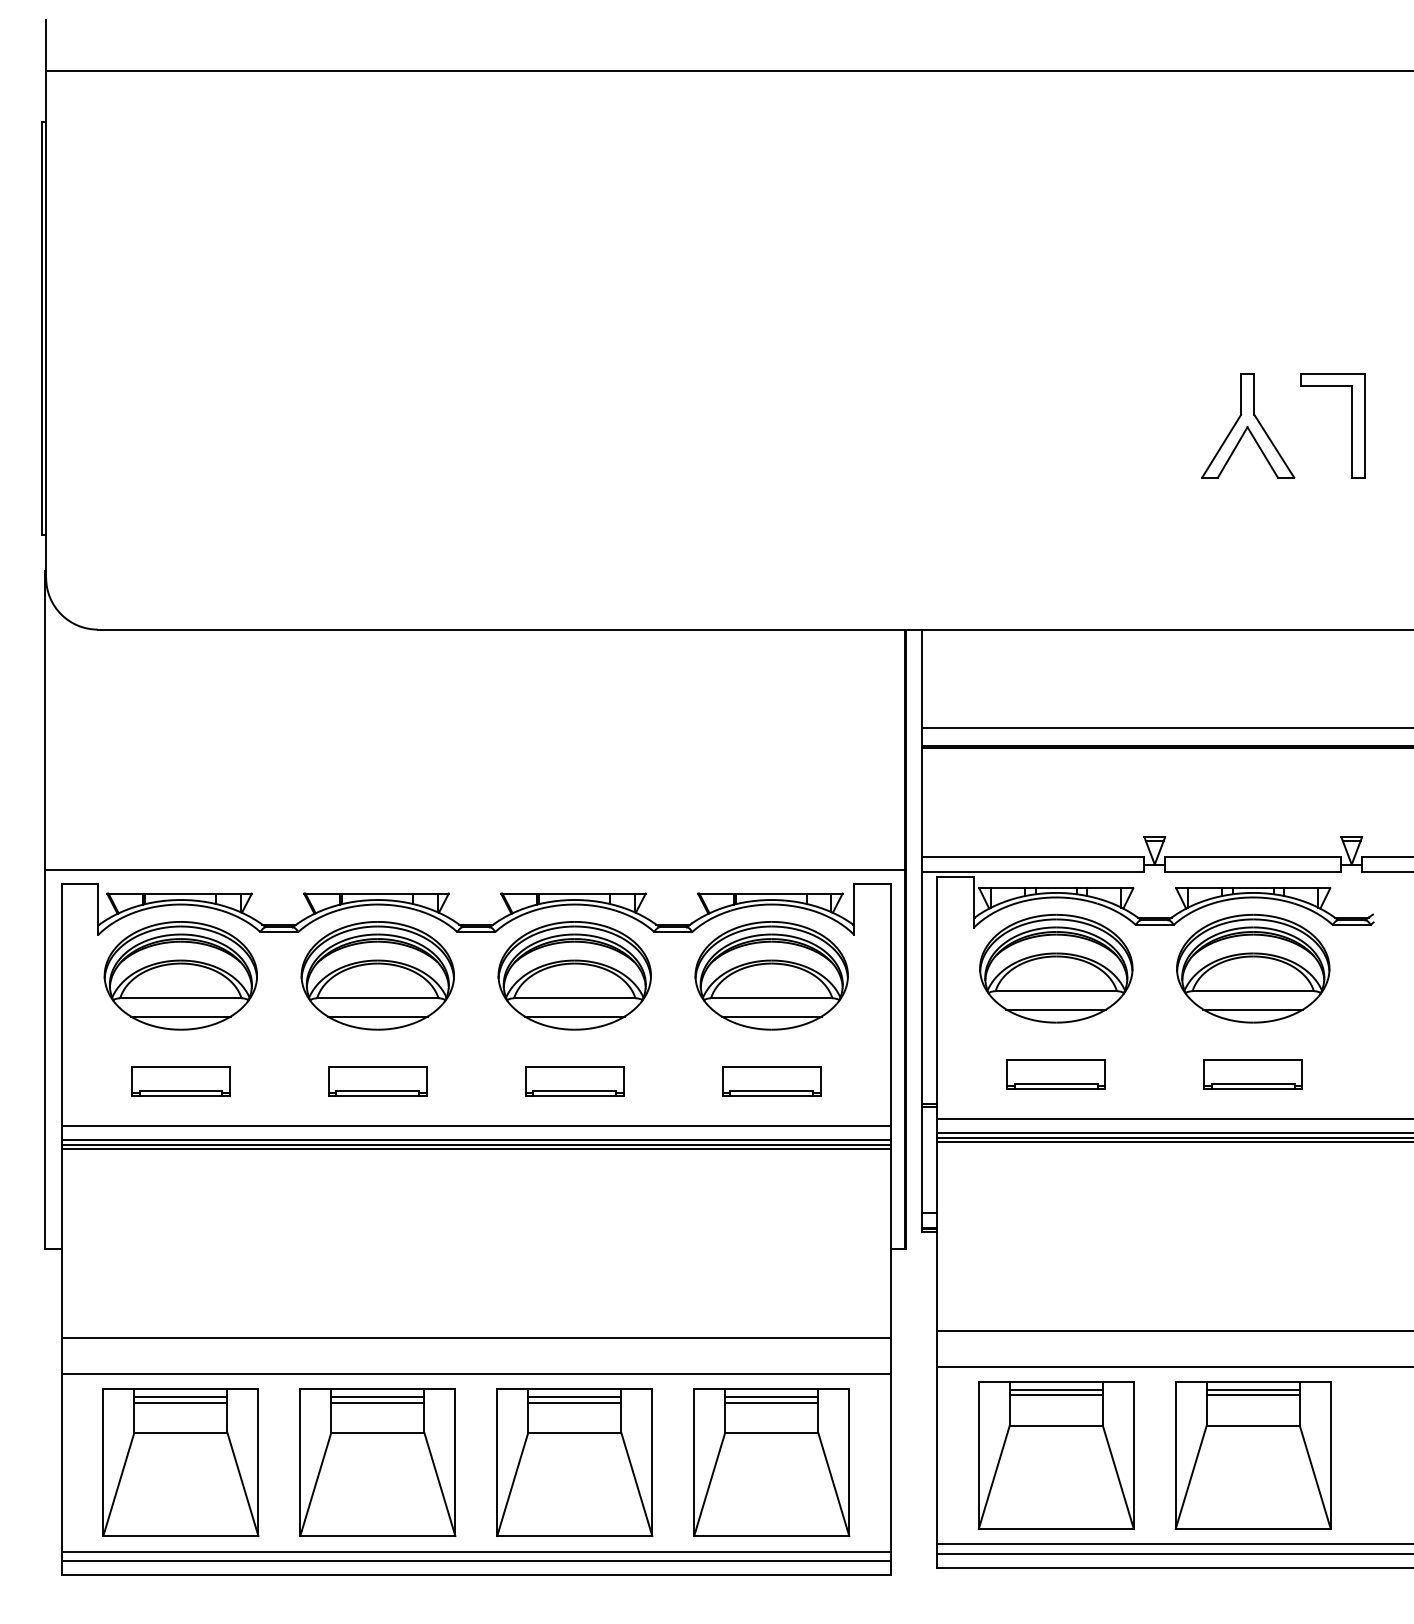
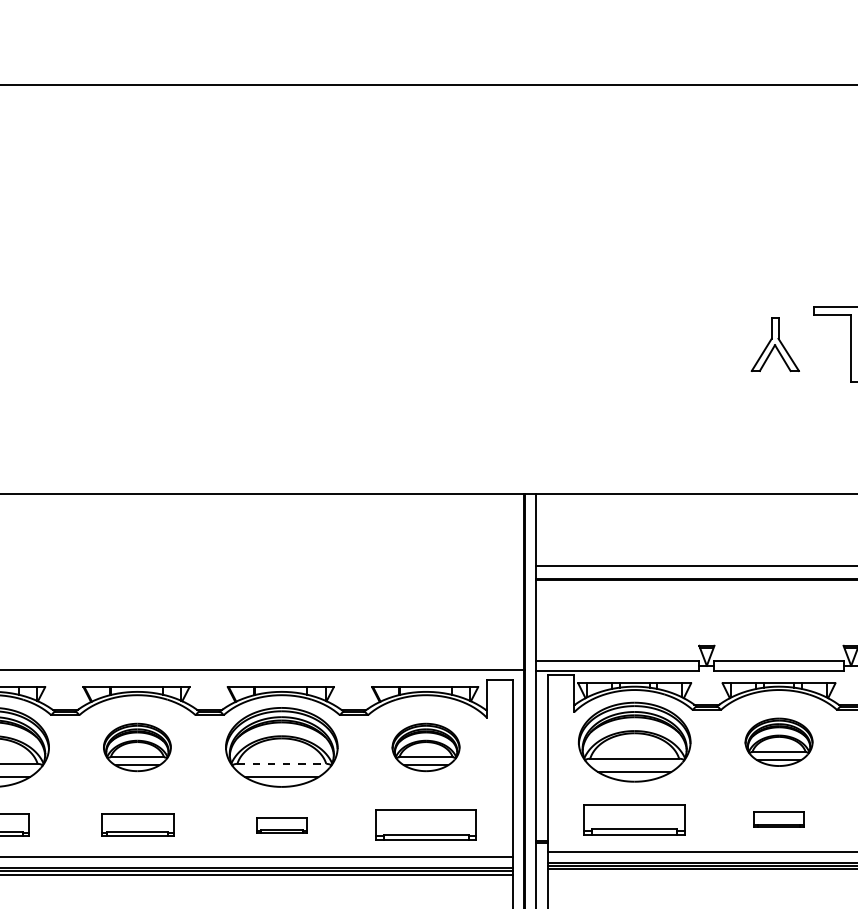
part: (1248, 425) -> (775, 344), size x0.7
part: (1253, 968) -> (779, 742), size x0.6
part: (377, 975) -> (137, 747), size x0.6
part: (771, 975) -> (425, 747), size x0.6
line: (574, 998) -> (281, 764), solid -> dashed
part: (1055, 1074) -> (634, 819), size x1.4
part: (1252, 1074) -> (778, 819), size x0.7
part: (574, 1081) -> (281, 824), size x0.7
part: (771, 1081) -> (425, 824), size x1.4

